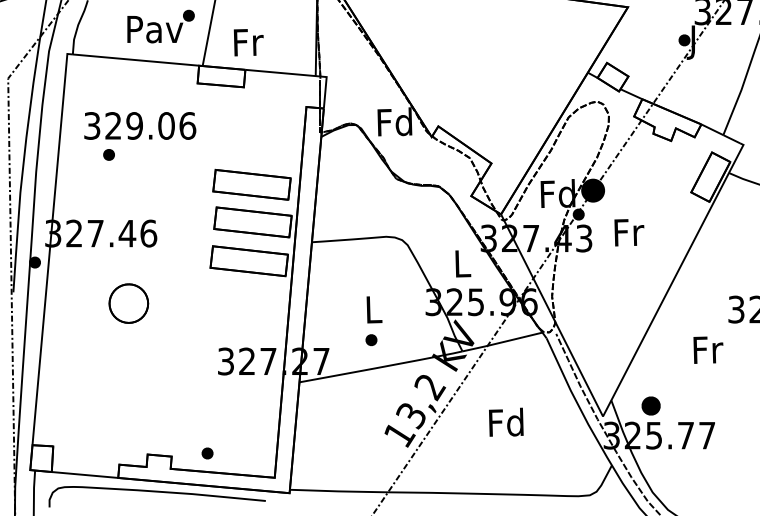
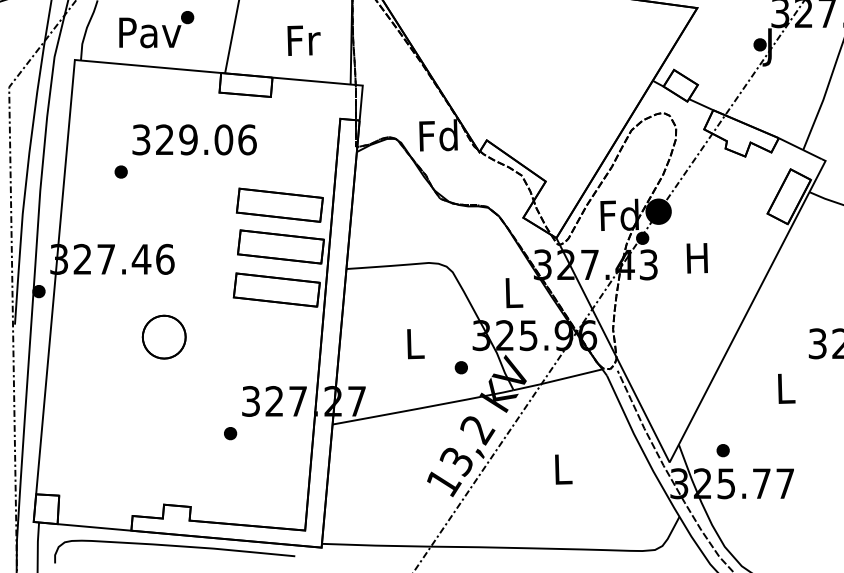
text: (160, 26) -> (156, 29), moved
text: (248, 42) -> (303, 40), moved
text: (140, 125) -> (194, 139), moved
text: (629, 232) -> (699, 258), Fr -> H
part: (128, 303) -> (163, 337), moved
part: (371, 340) -> (461, 368), moved
text: (708, 349) -> (786, 388), Fr -> L
part: (651, 405) -> (723, 450), size x0.62
text: (506, 421) -> (562, 468), Fd -> L
part: (207, 453) -> (230, 433), moved

